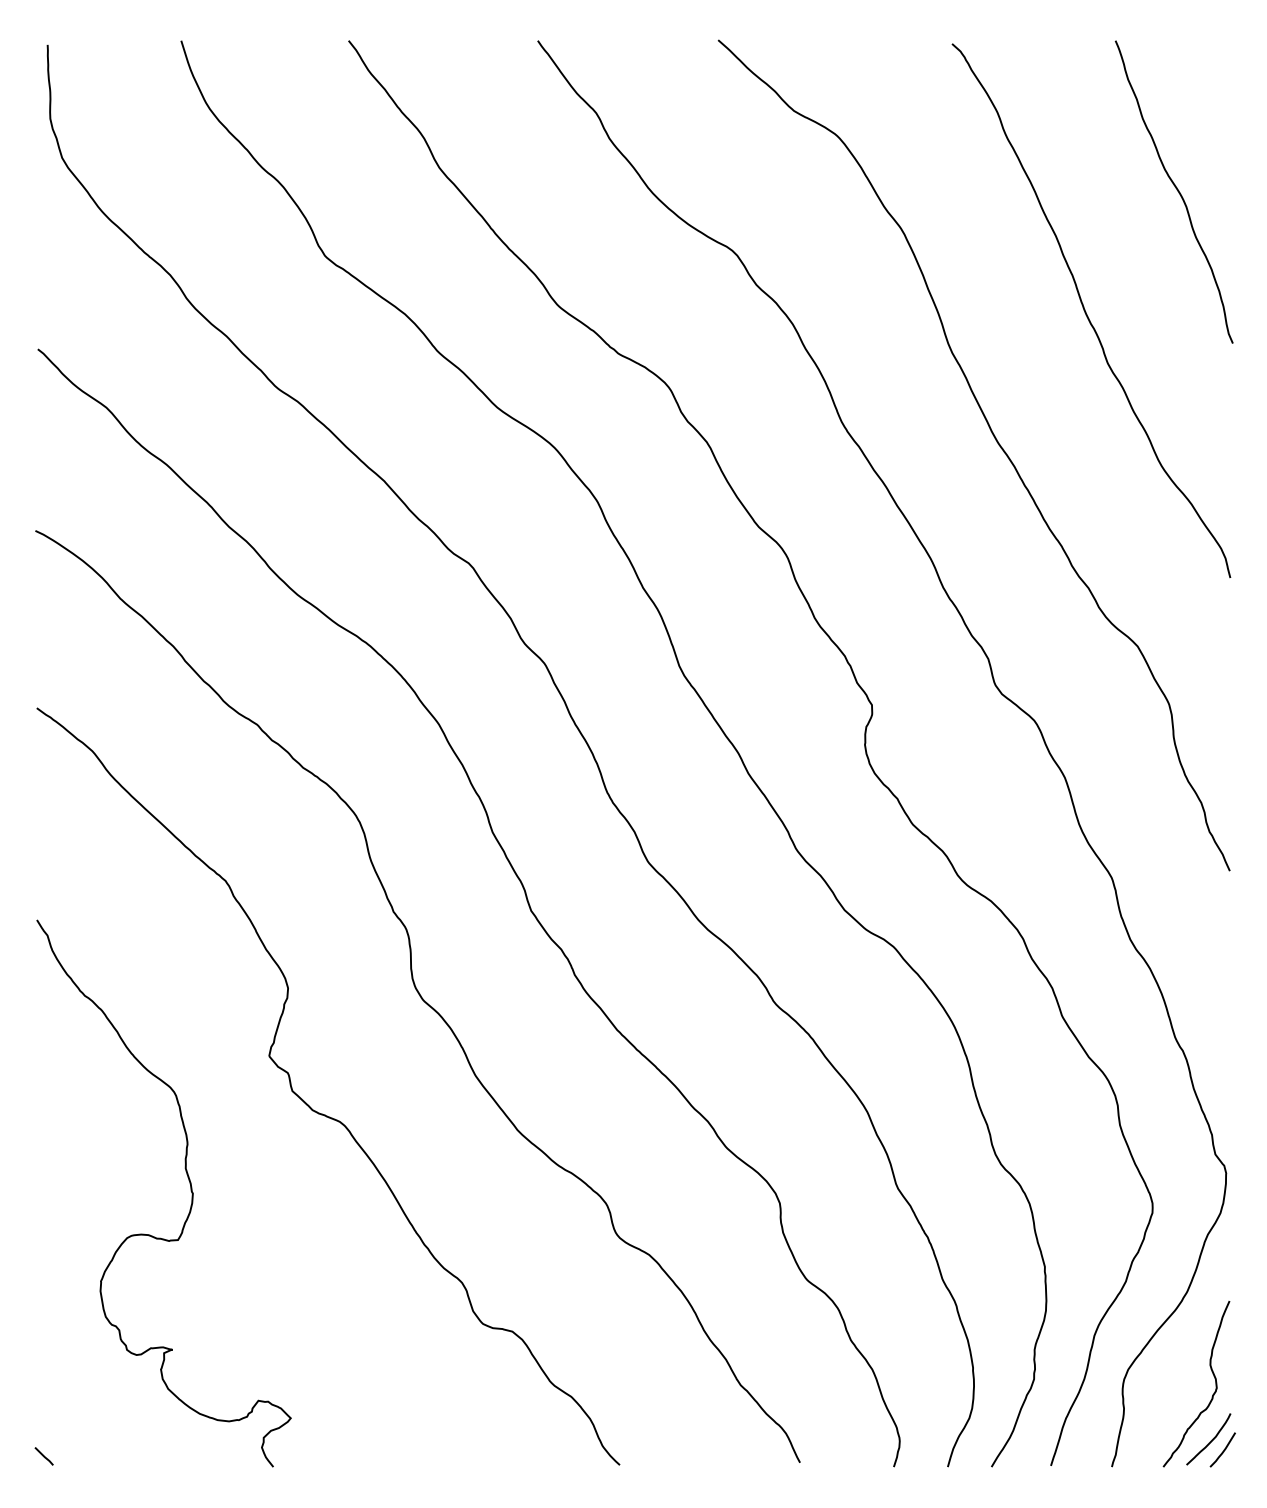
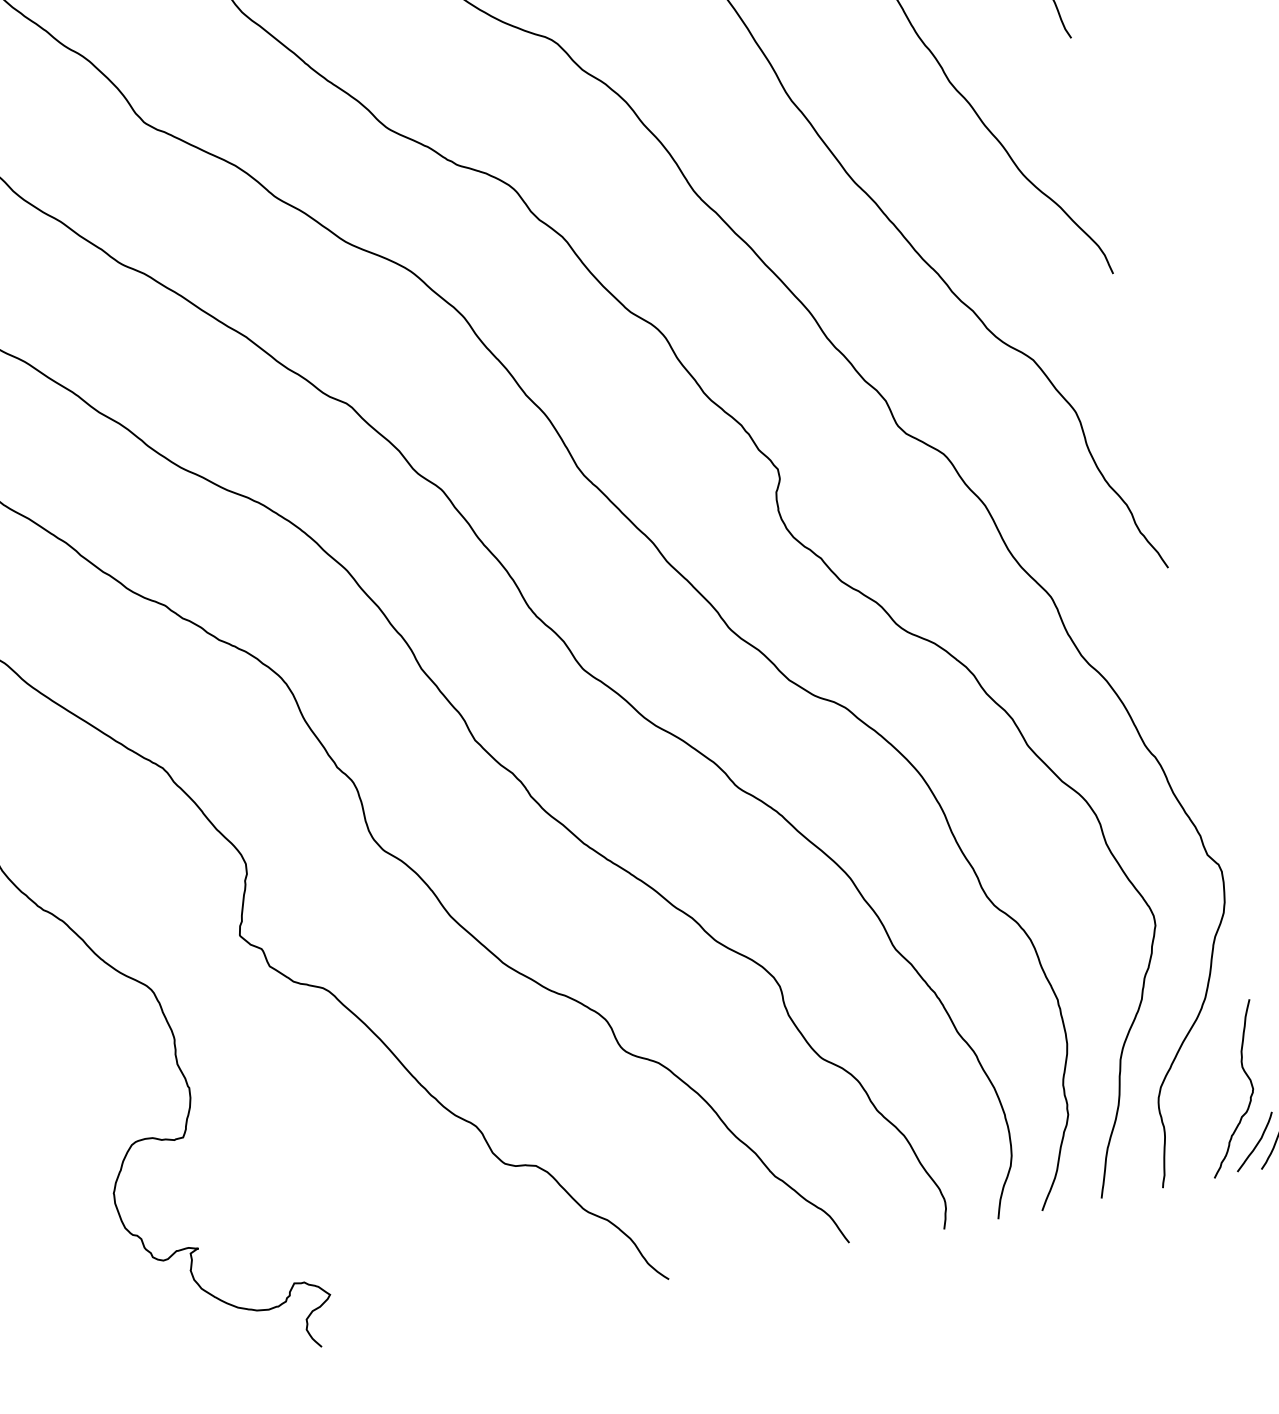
line: (43, 1456) -> (89, 1380), removed

